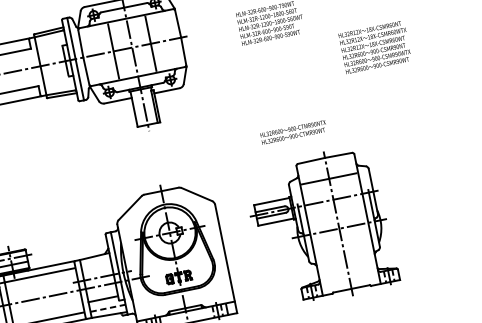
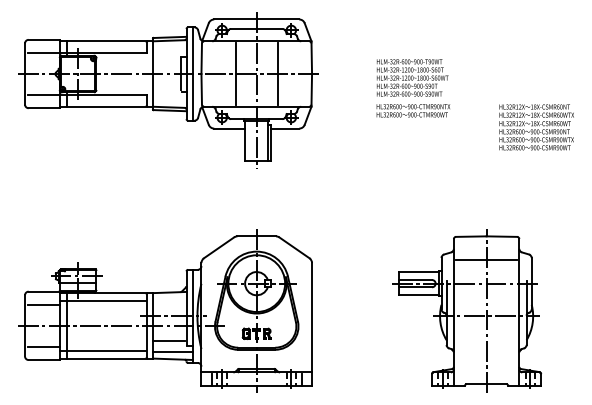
text: (375, 47) -> (536, 127), moved
text: (293, 132) -> (413, 110), moved
part: (321, 226) -> (467, 310), moved
line: (107, 308) -> (172, 351), dashed -> solid

